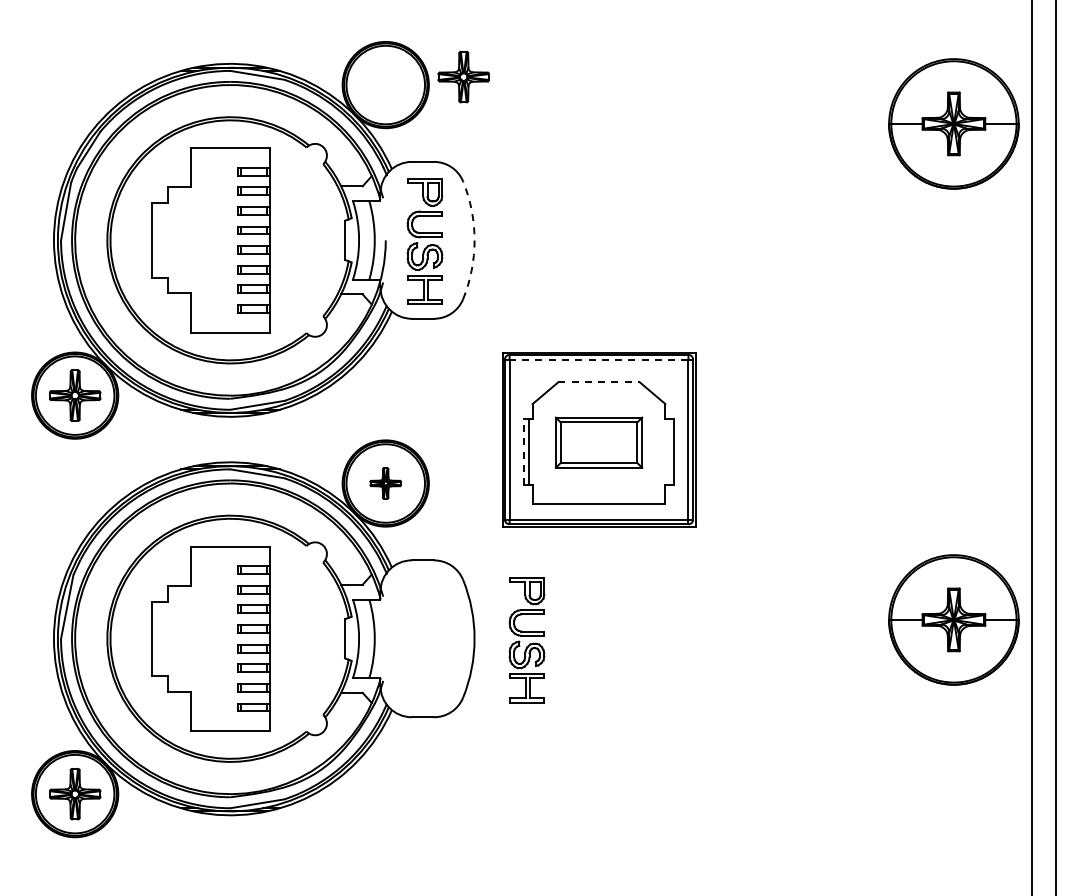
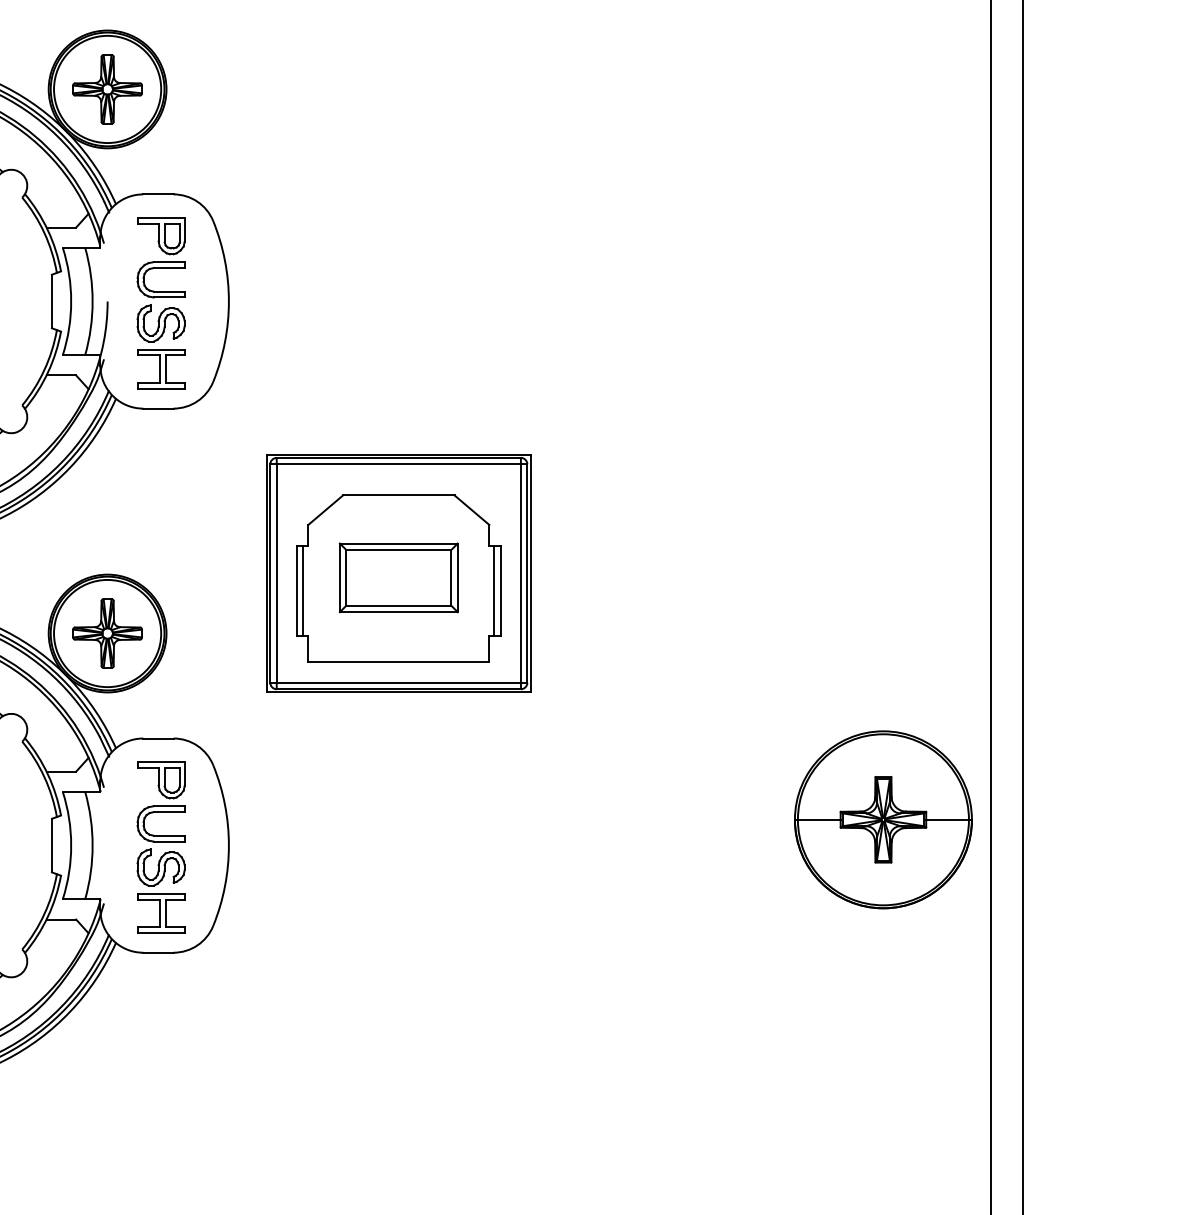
part: (463, 76) -> (107, 88), moved
part: (953, 123) -> (882, 141), removed
arc: (474, 240) -> (228, 301), dashed -> solid
line: (598, 359) -> (398, 464), dashed -> solid
line: (599, 382) -> (399, 495), dashed -> solid
line: (524, 452) -> (297, 591), dashed -> solid
line: (668, 452) -> (493, 591), added
part: (385, 483) -> (107, 633), size x1.67
part: (526, 640) -> (160, 847), moved

